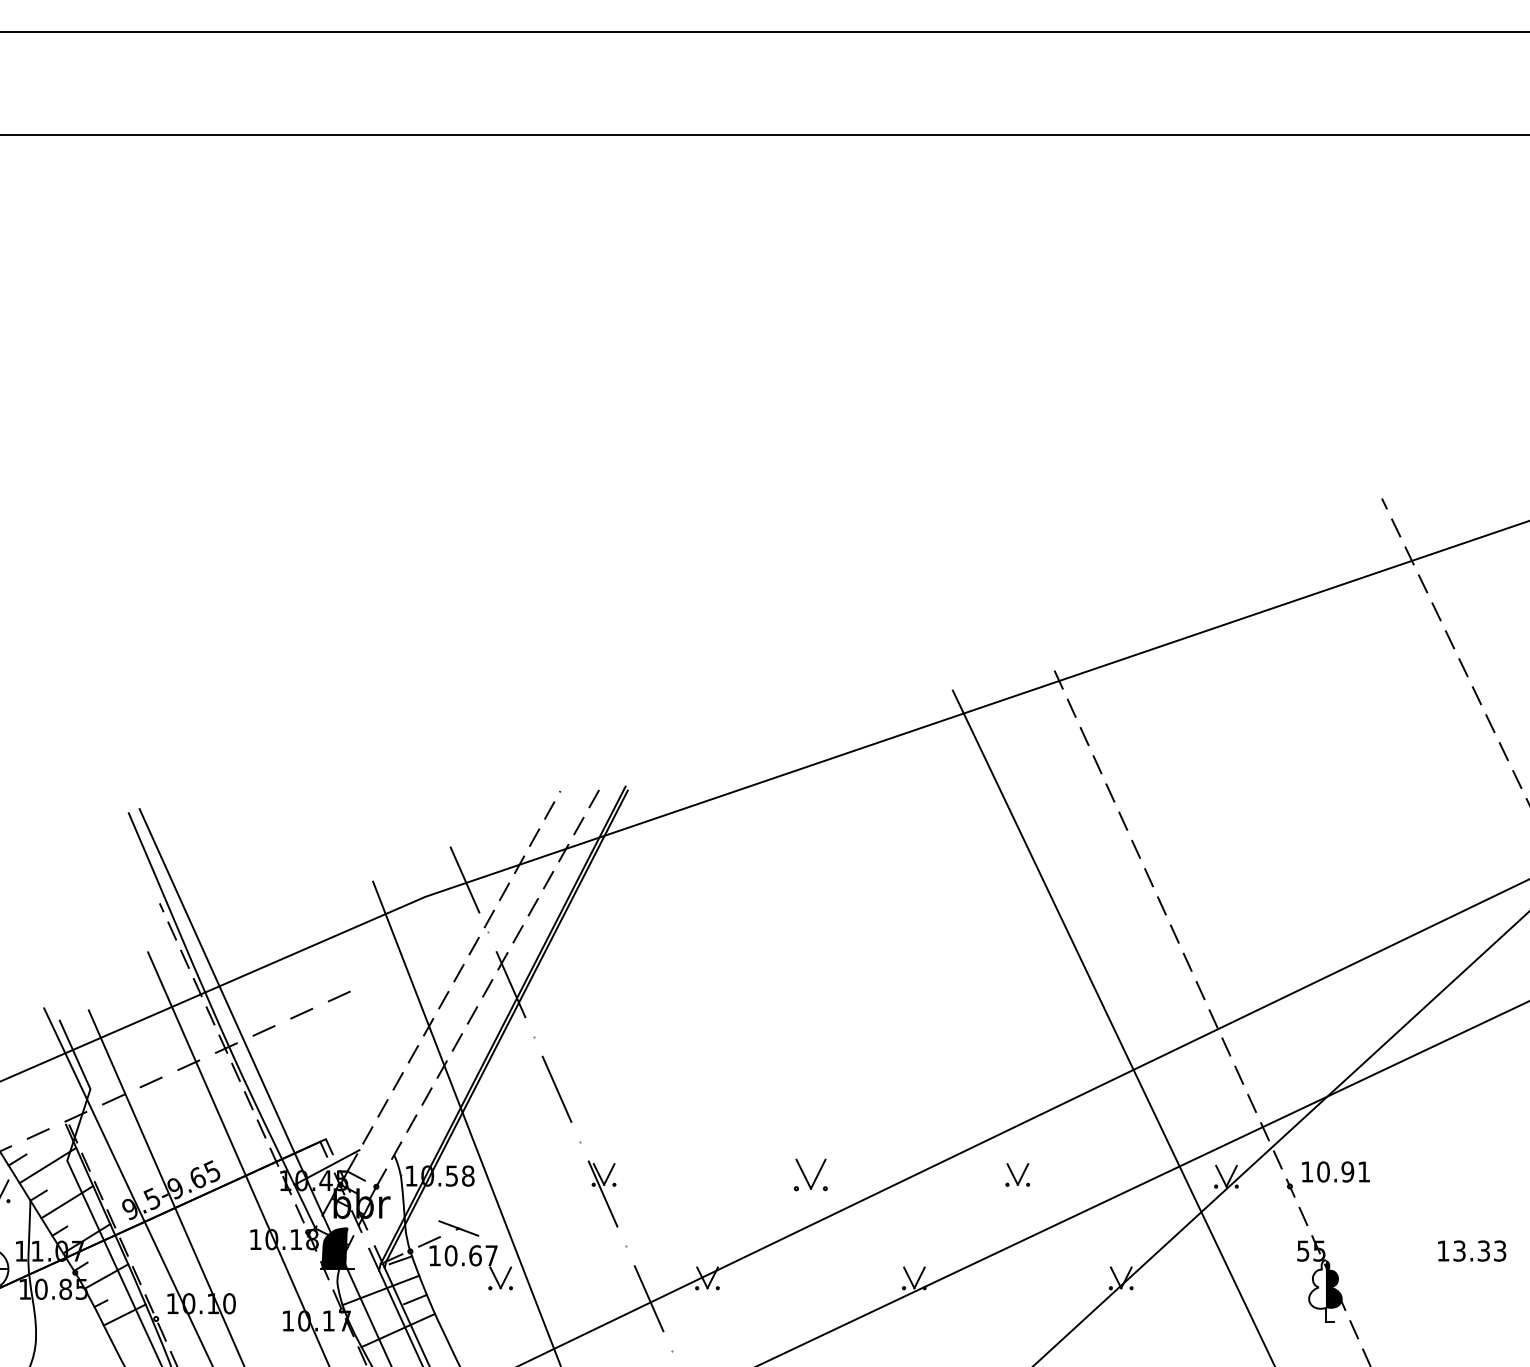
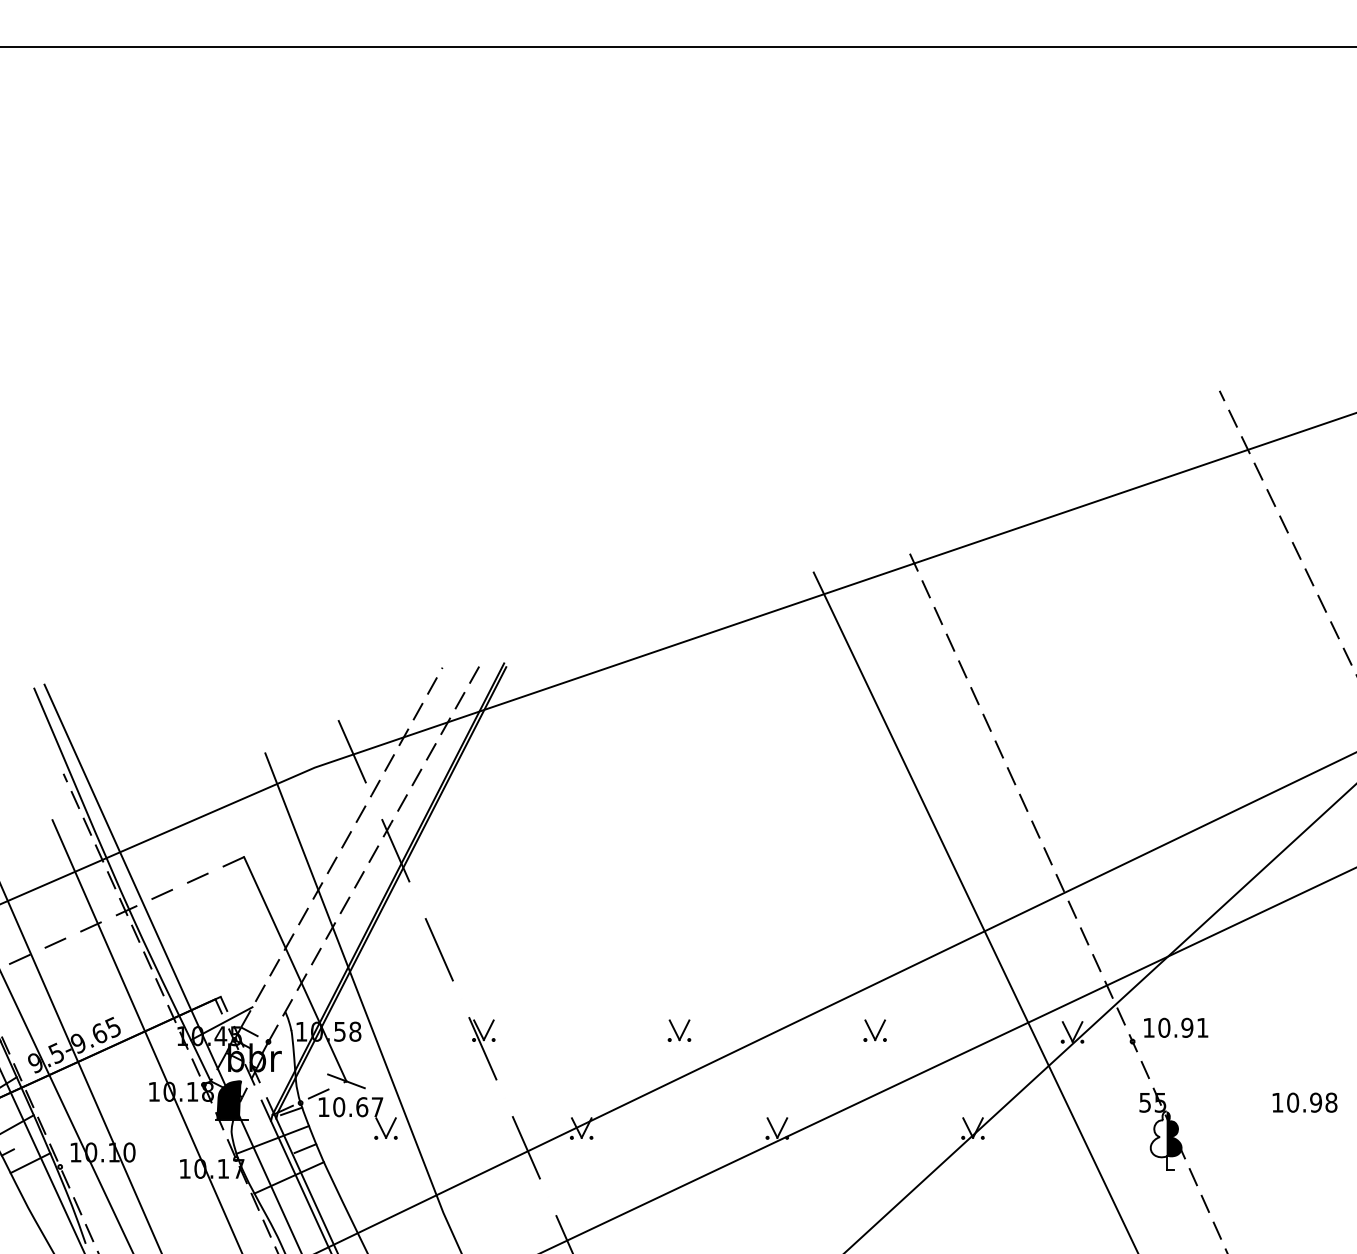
line: (404, 1109) -> (295, 968), added
part: (810, 1174) -> (679, 1030), size x0.71
text: (1479, 1250) -> (1311, 1102), 13.33 -> 10.98

